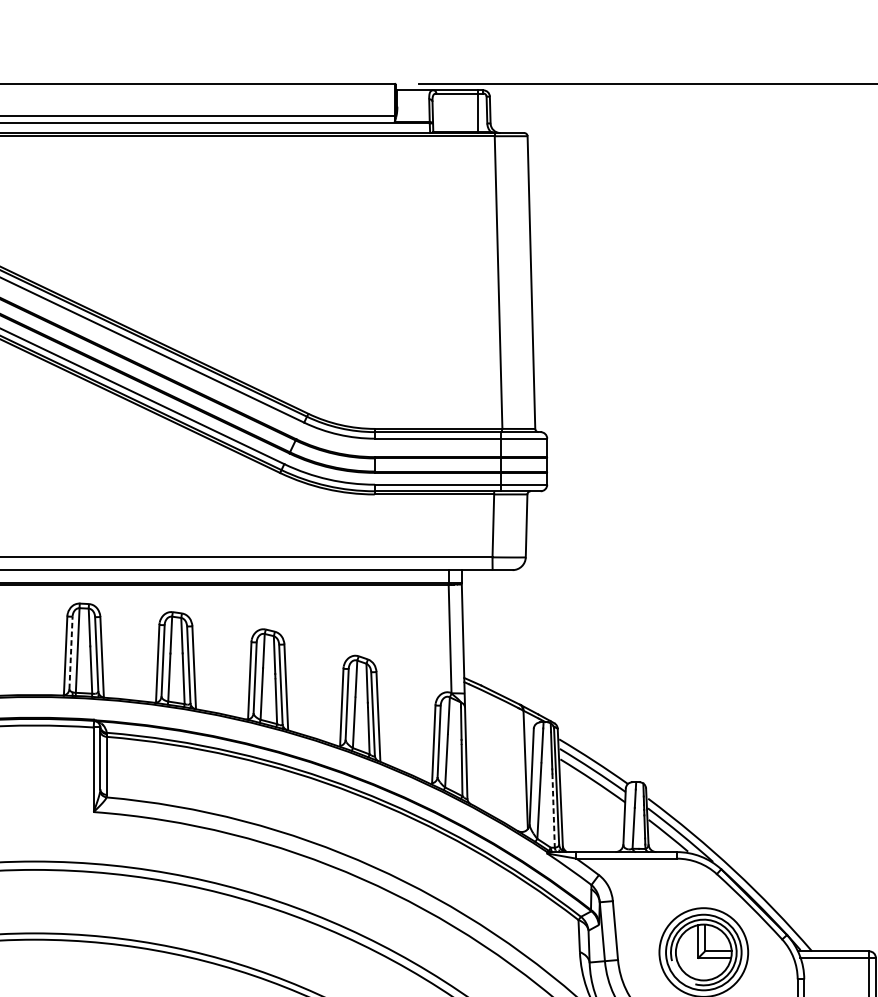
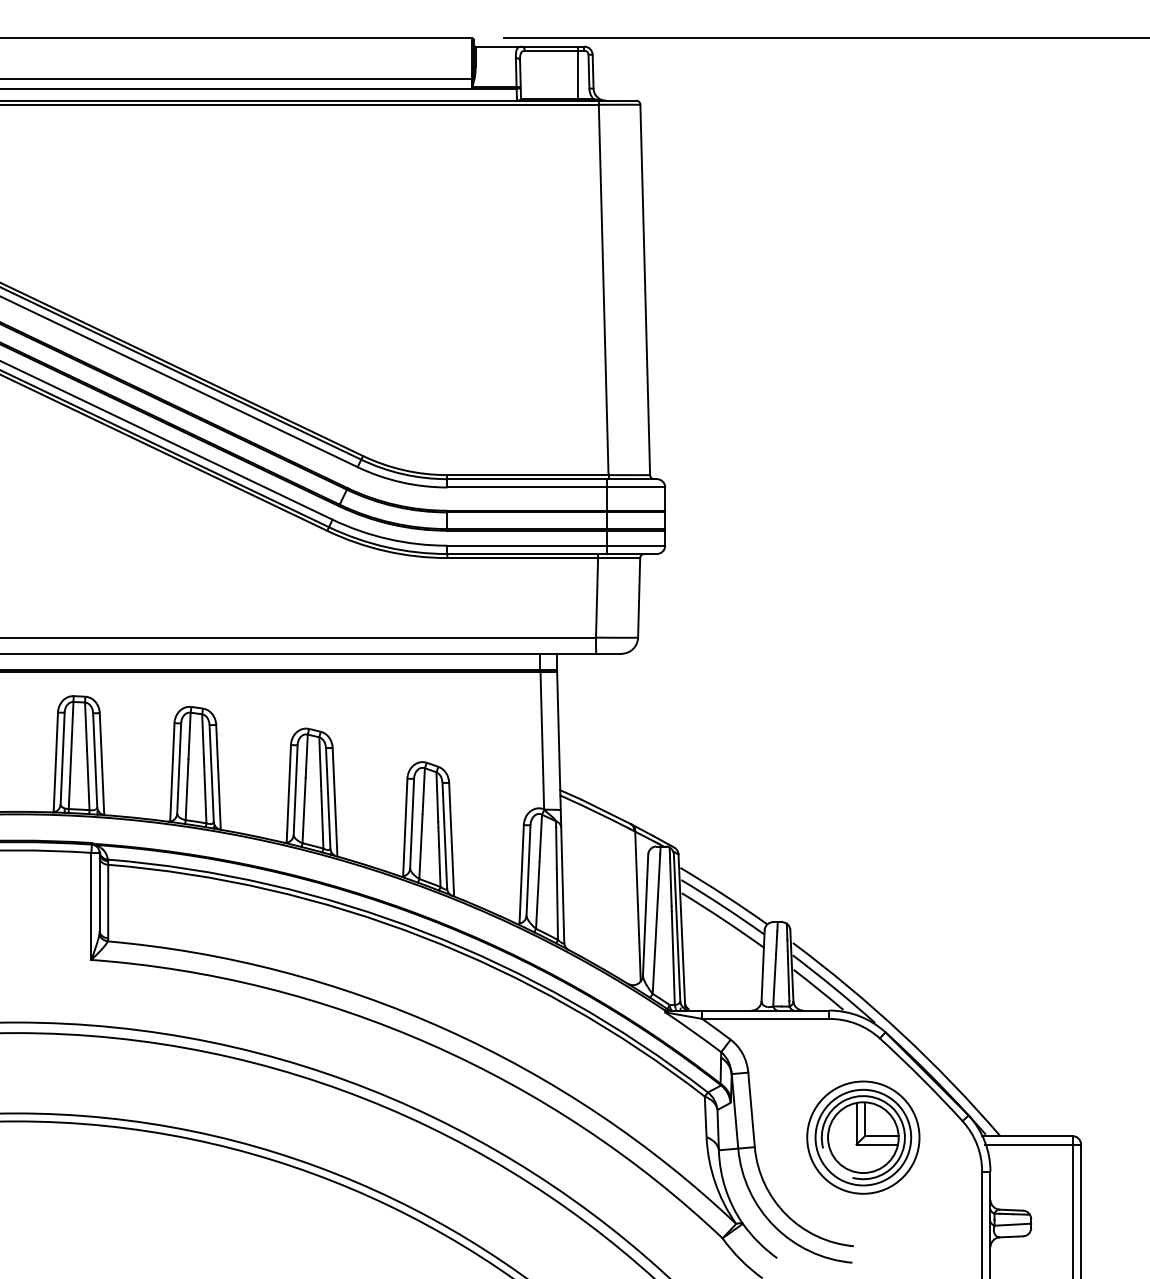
line: (70, 652) -> (62, 758), dashed -> solid
line: (553, 810) -> (673, 958), dashed -> solid

